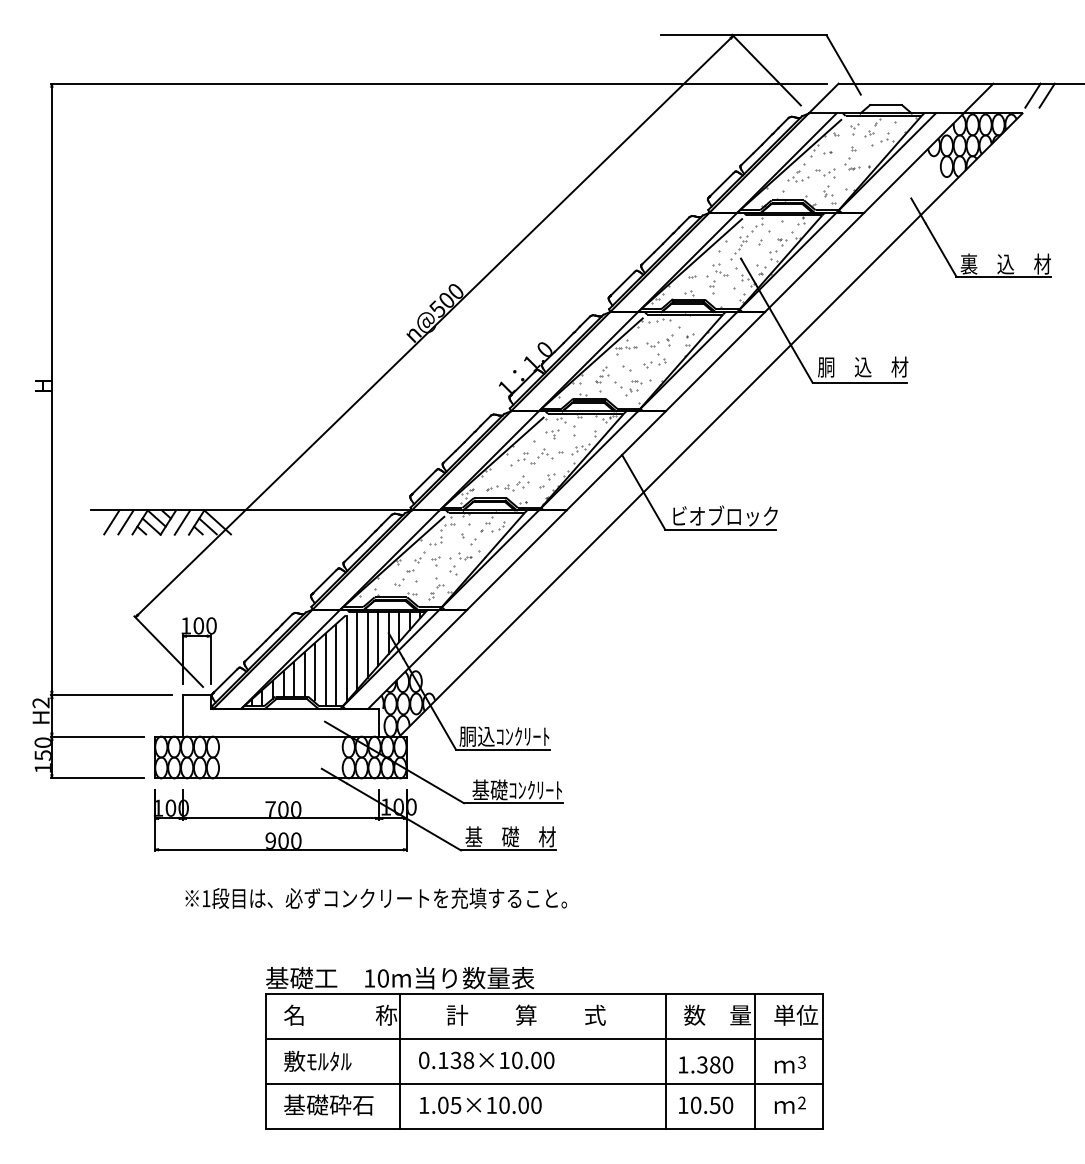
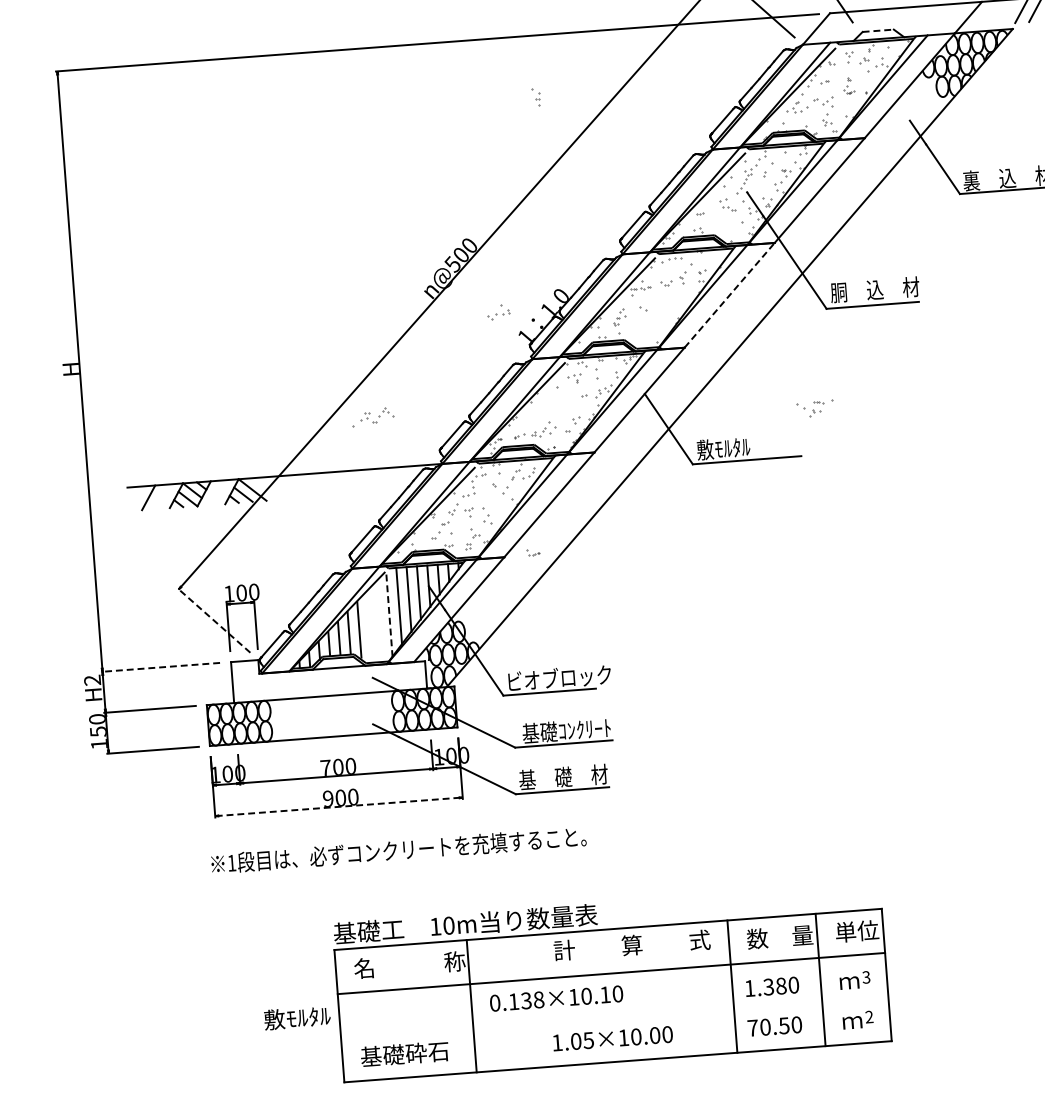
line: (886, 105) -> (878, 31), solid -> dashed
part: (852, 158) -> (849, 85), size x0.7
part: (710, 284) -> (536, 97), moved
part: (654, 360) -> (498, 311), moved
line: (715, 361) -> (729, 295), solid -> dashed
part: (632, 387) -> (815, 408), moved
part: (531, 457) -> (373, 416), moved
text: (723, 515) -> (748, 445), ビオブロック -> 敷ﾓﾙﾀﾙ
line: (125, 522) -> (162, 496), removed
line: (182, 522) -> (218, 492), removed
part: (465, 556) -> (533, 552), moved
line: (168, 651) -> (213, 620), solid -> dashed
line: (346, 658) -> (389, 614), solid -> dashed
line: (336, 665) -> (379, 621), removed
line: (325, 669) -> (369, 626), removed
line: (111, 694) -> (161, 666), solid -> dashed
text: (512, 735) -> (557, 677), 胴込ｺﾝｸﾘｰﾄ -> ビオブロック
line: (281, 849) -> (339, 806), solid -> dashed
text: (375, 897) -> (397, 849), moved
text: (525, 1014) -> (631, 944), moved
text: (317, 1060) -> (297, 1017), moved
text: (536, 1060) -> (605, 994), 0.138×10.00 -> 0.138×10.10
line: (543, 1084) -> (614, 1018), removed
text: (480, 1104) -> (612, 1037), moved
text: (683, 1105) -> (753, 1028), 10.50 -> 70.50

